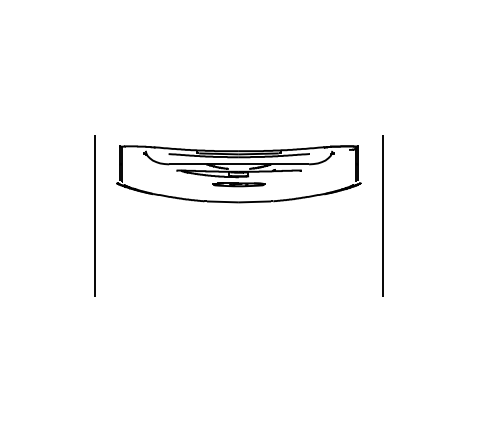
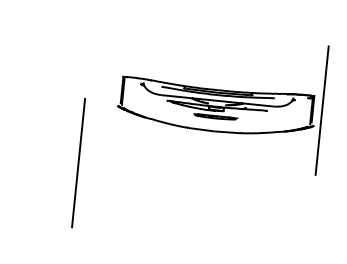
line: (94, 215) -> (78, 162), moved
line: (382, 215) -> (321, 109), moved

